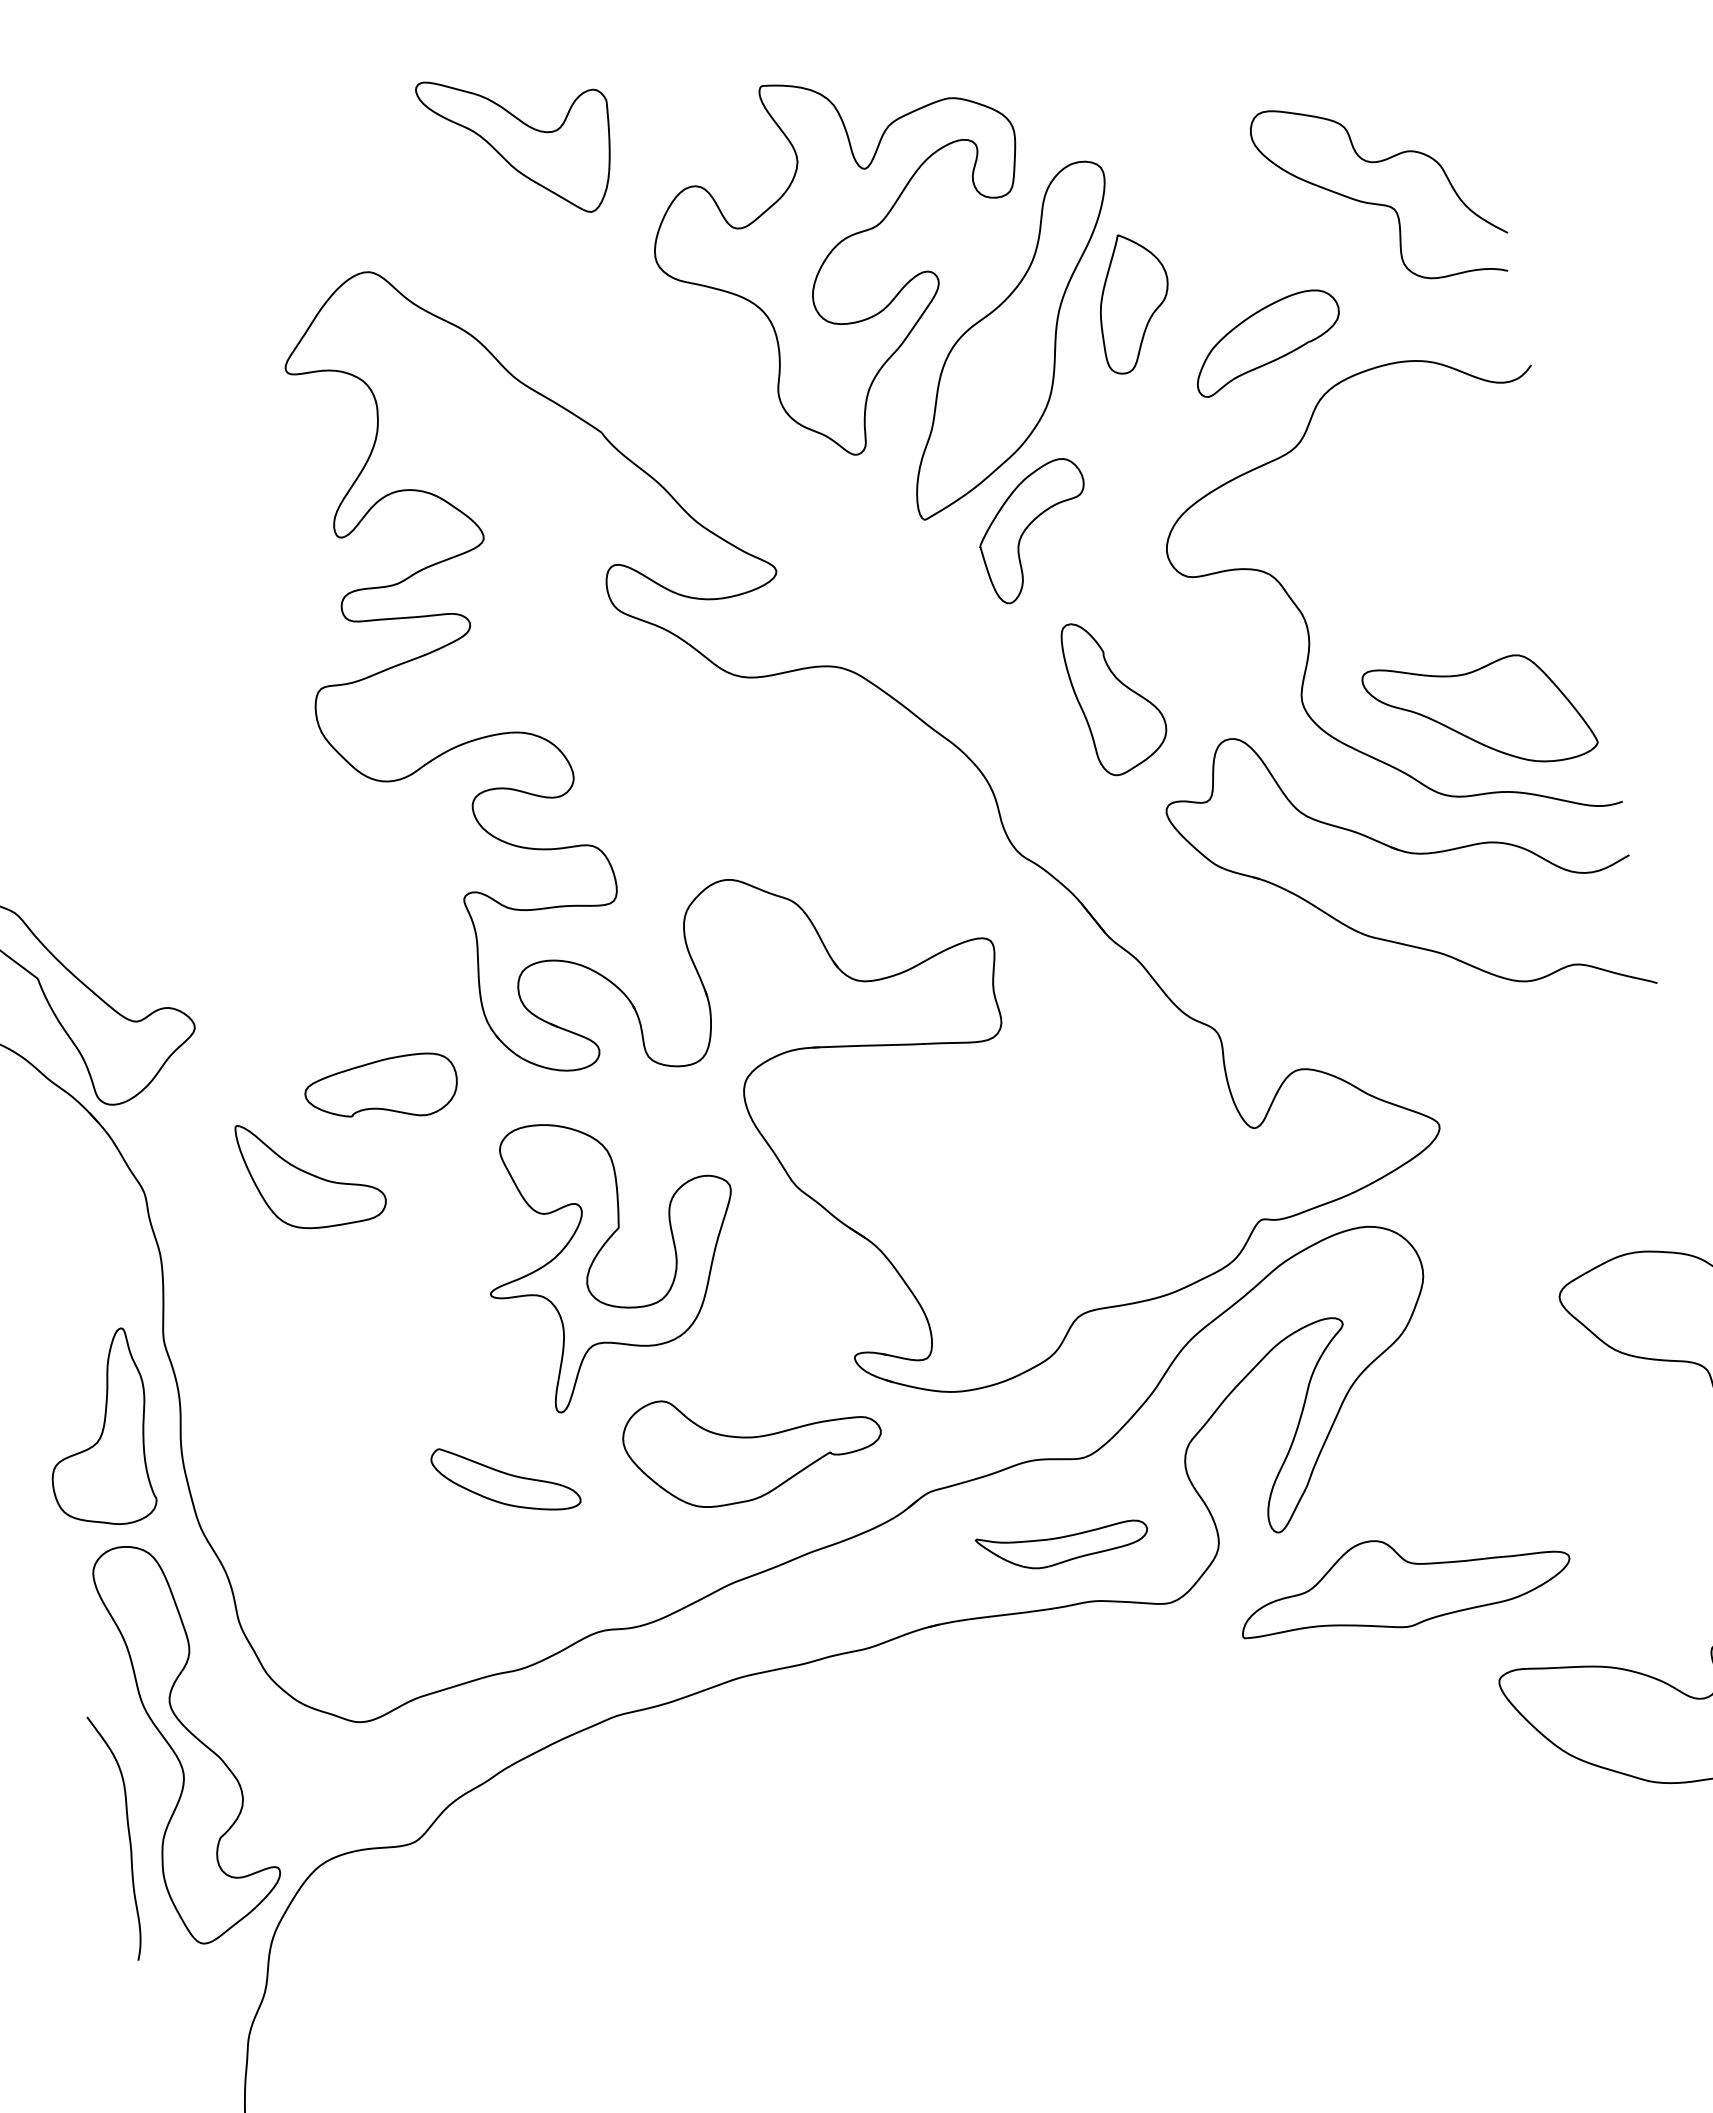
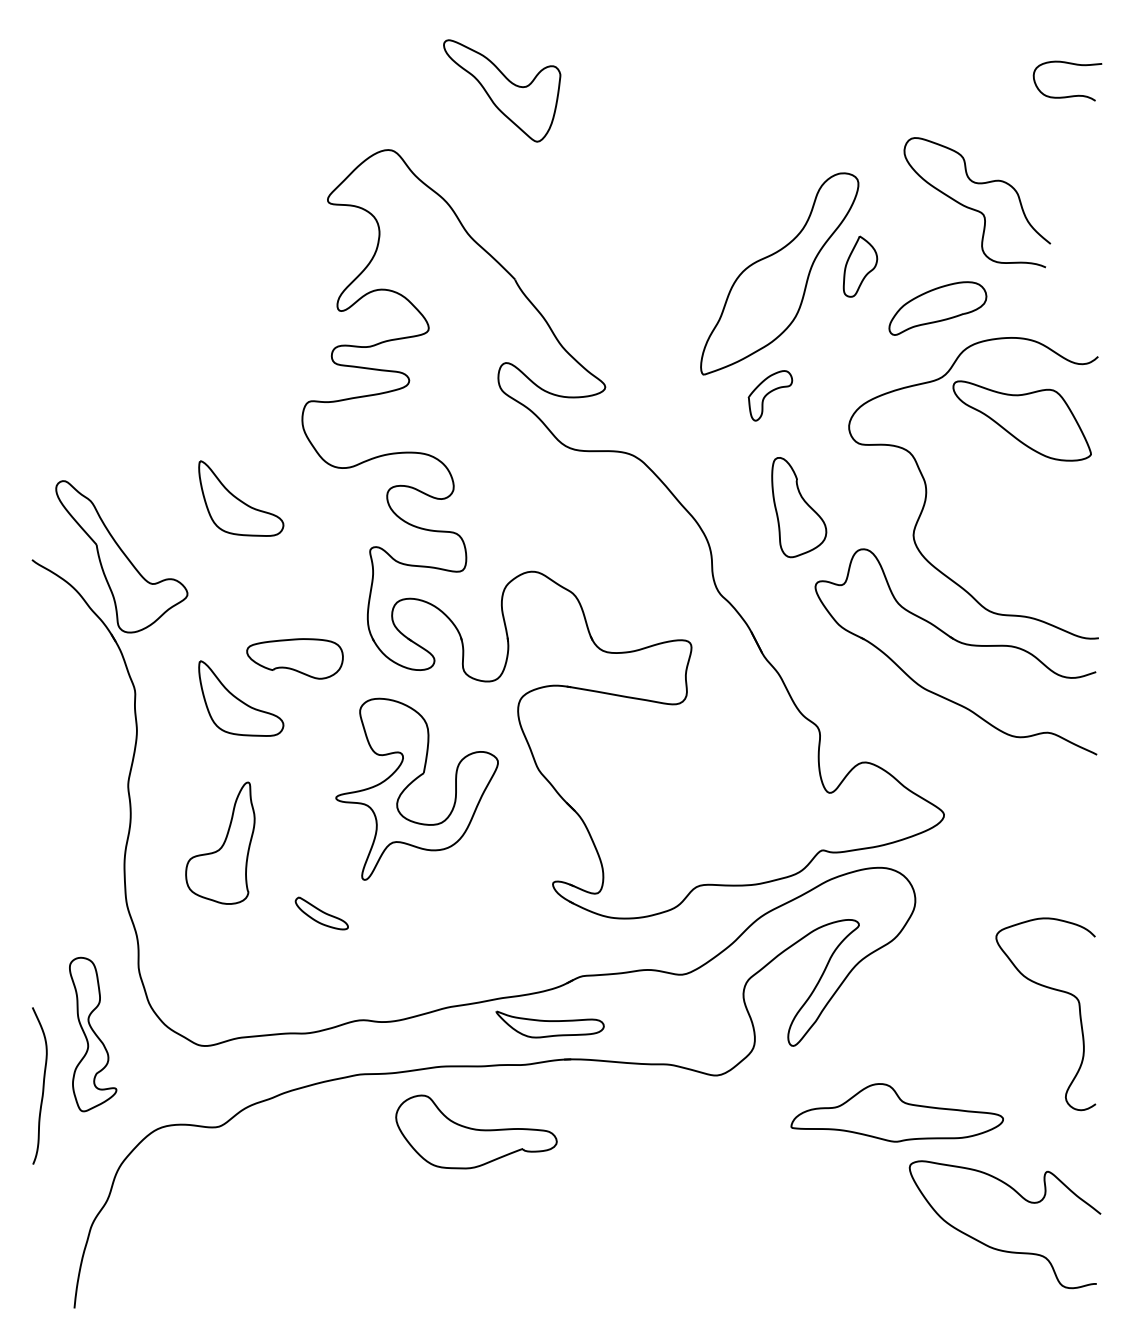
curve: (1381, 203) -> (976, 209), moved
part: (833, 252) -> (681, 197), removed
part: (1133, 301) -> (860, 266), size x0.7
part: (1035, 530) -> (770, 395), size x0.6
part: (1478, 712) -> (1021, 420), moved
part: (247, 860) -> (241, 498), added
part: (97, 1430) -> (220, 842), moved
part: (752, 1440) -> (476, 1131), moved
part: (505, 1478) -> (321, 913), size x0.6
part: (1062, 1542) -> (549, 1024), moved
part: (1401, 1580) -> (896, 1112), moved
part: (188, 1739) -> (92, 1034), size x0.6

